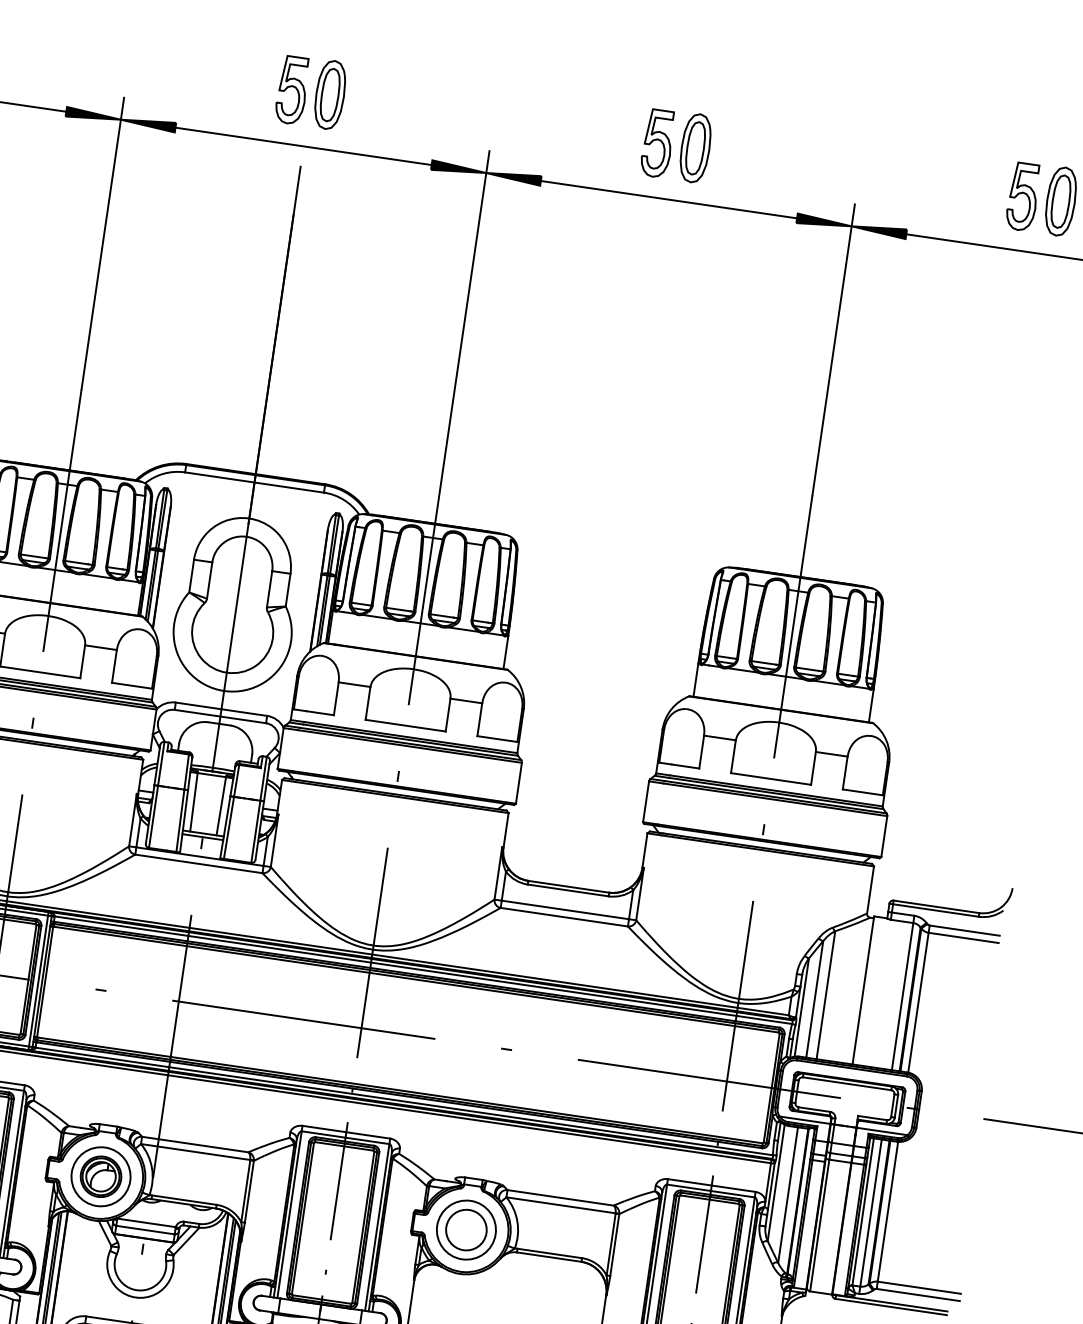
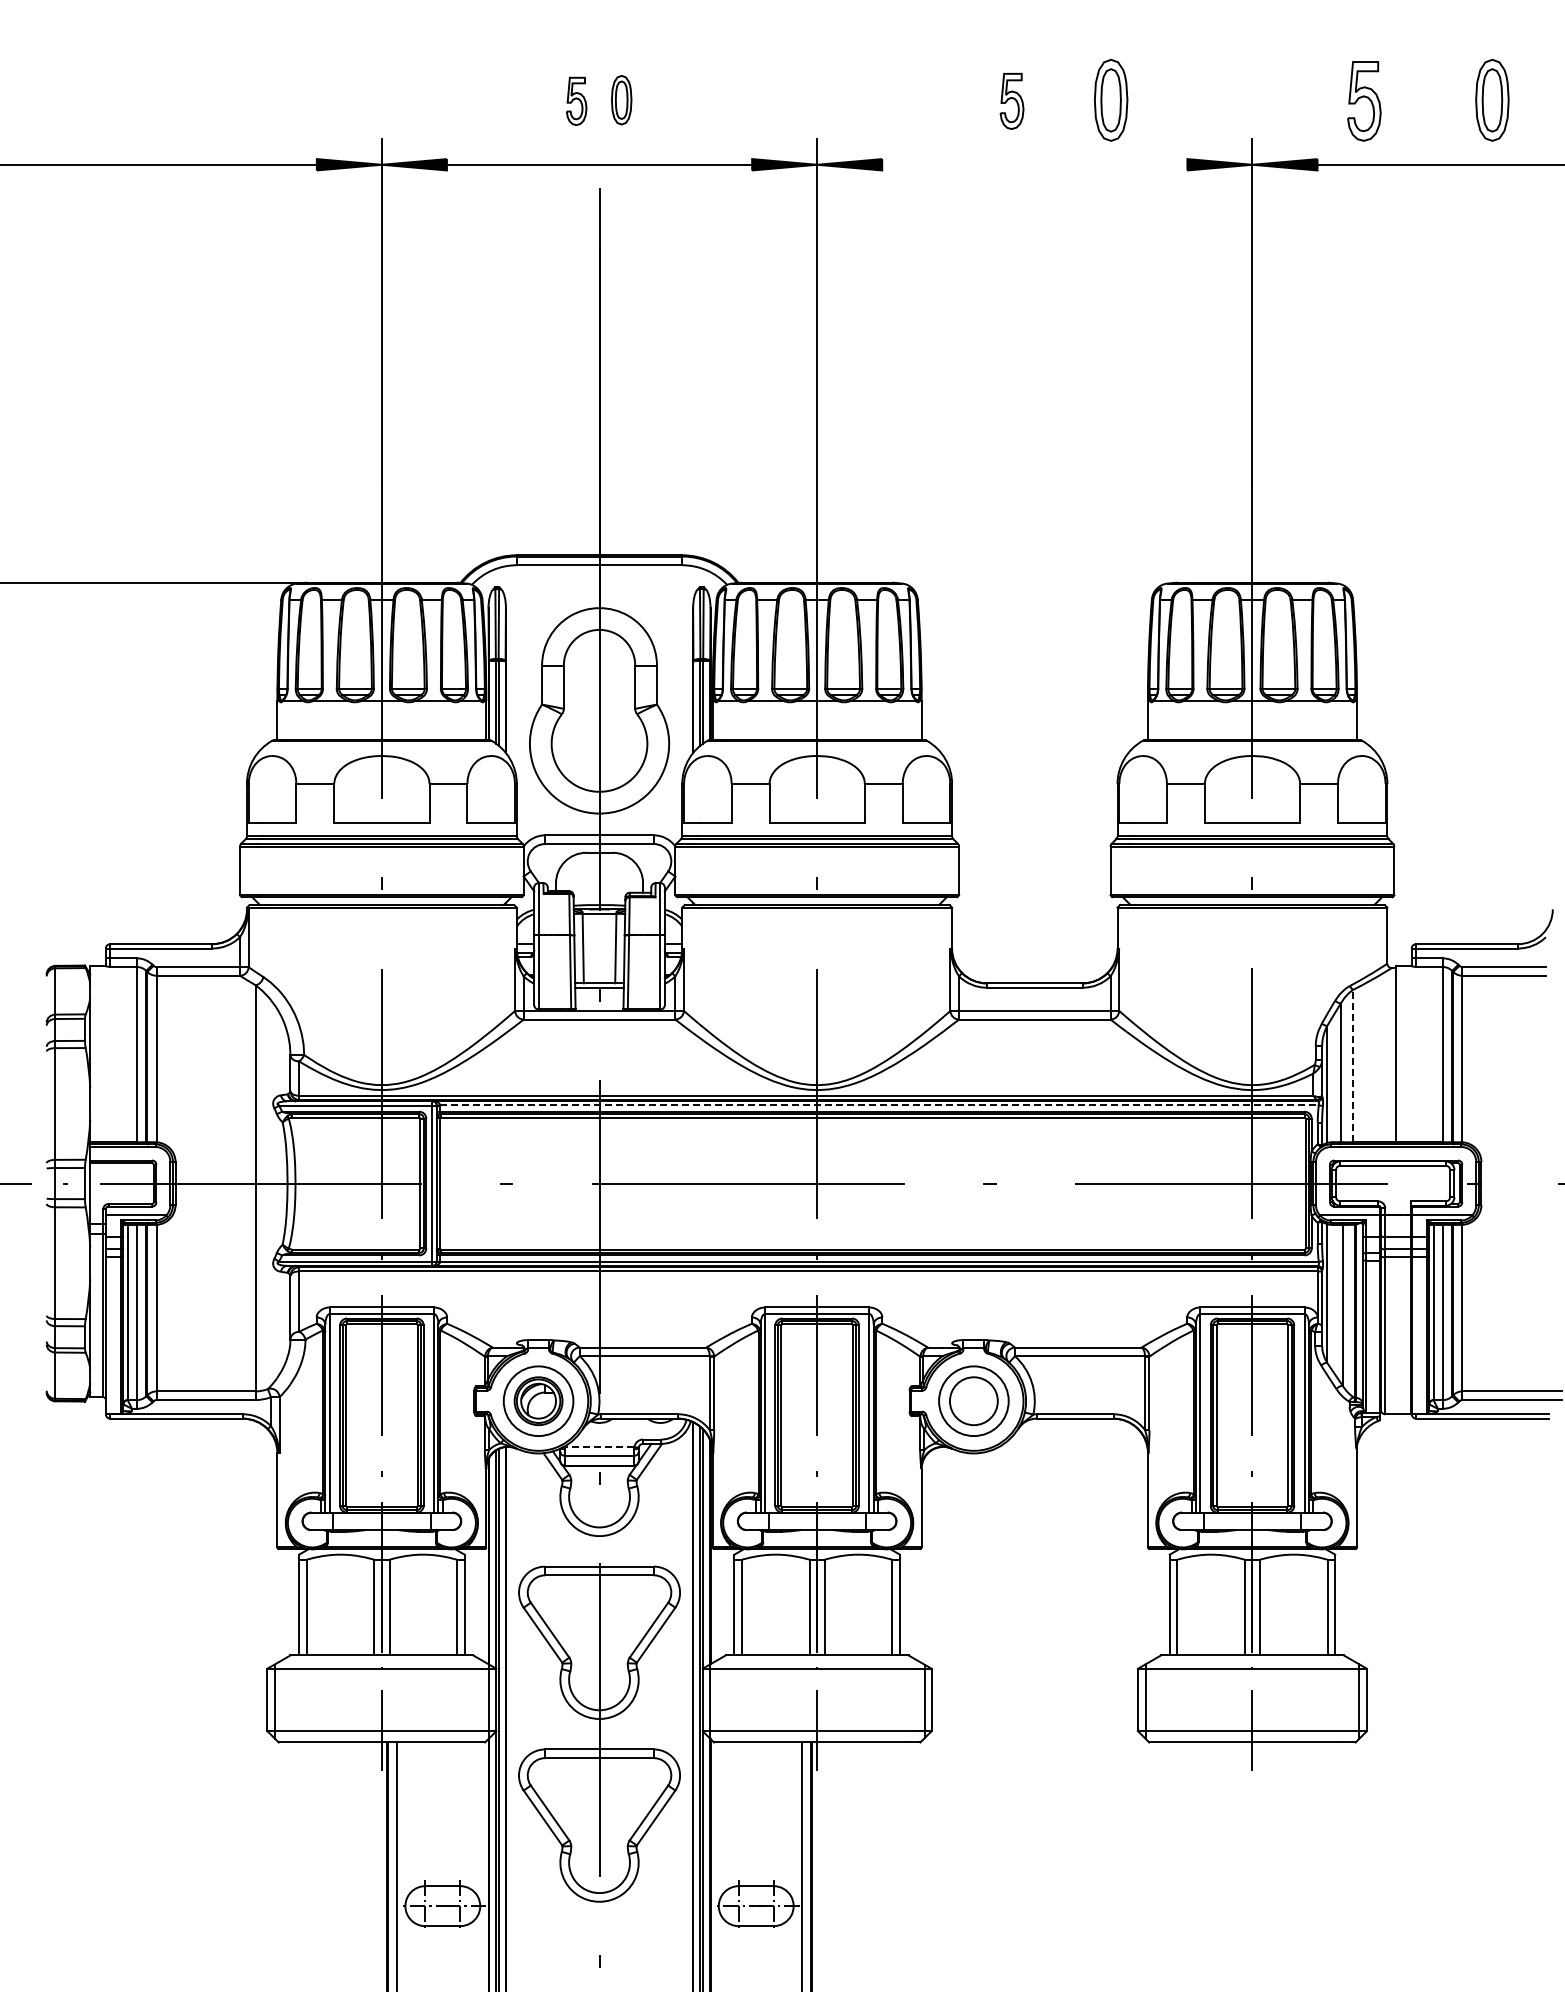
part: (292, 90) -> (576, 101), size x0.6
part: (330, 94) -> (621, 99), size x0.6
part: (657, 143) -> (1011, 101), size x0.7
part: (696, 147) -> (1111, 99), moved
part: (1023, 197) -> (1364, 101), moved
line: (668, 199) -> (1034, 164), removed
line: (424, 970) -> (880, 1105), solid -> dashed
line: (826, 994) -> (1353, 1065), solid -> dashed
line: (146, 1223) -> (599, 1447), solid -> dashed

